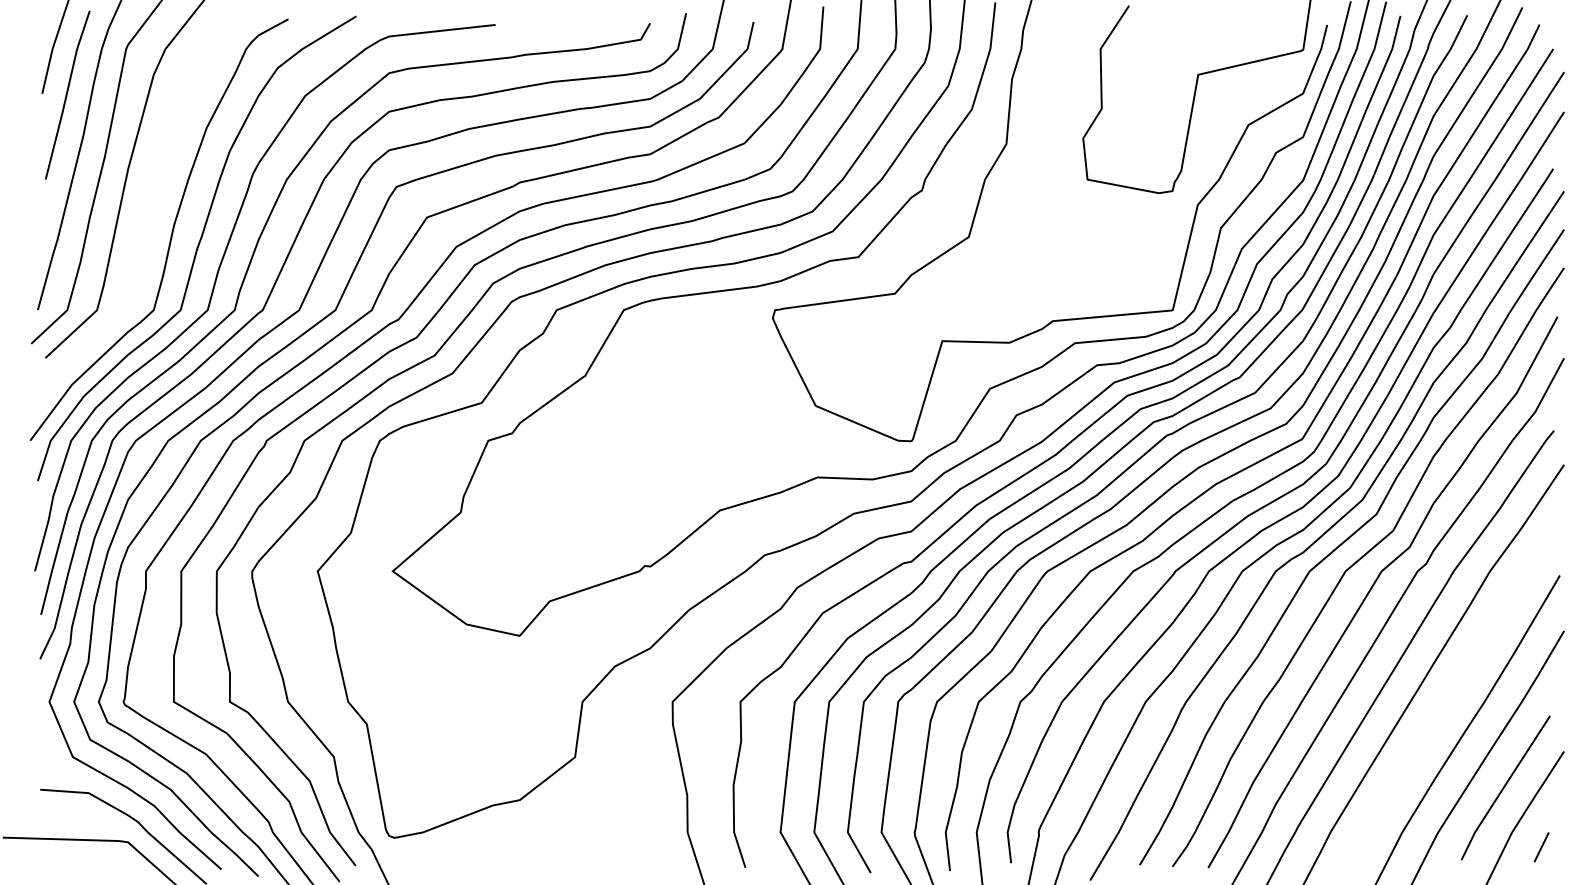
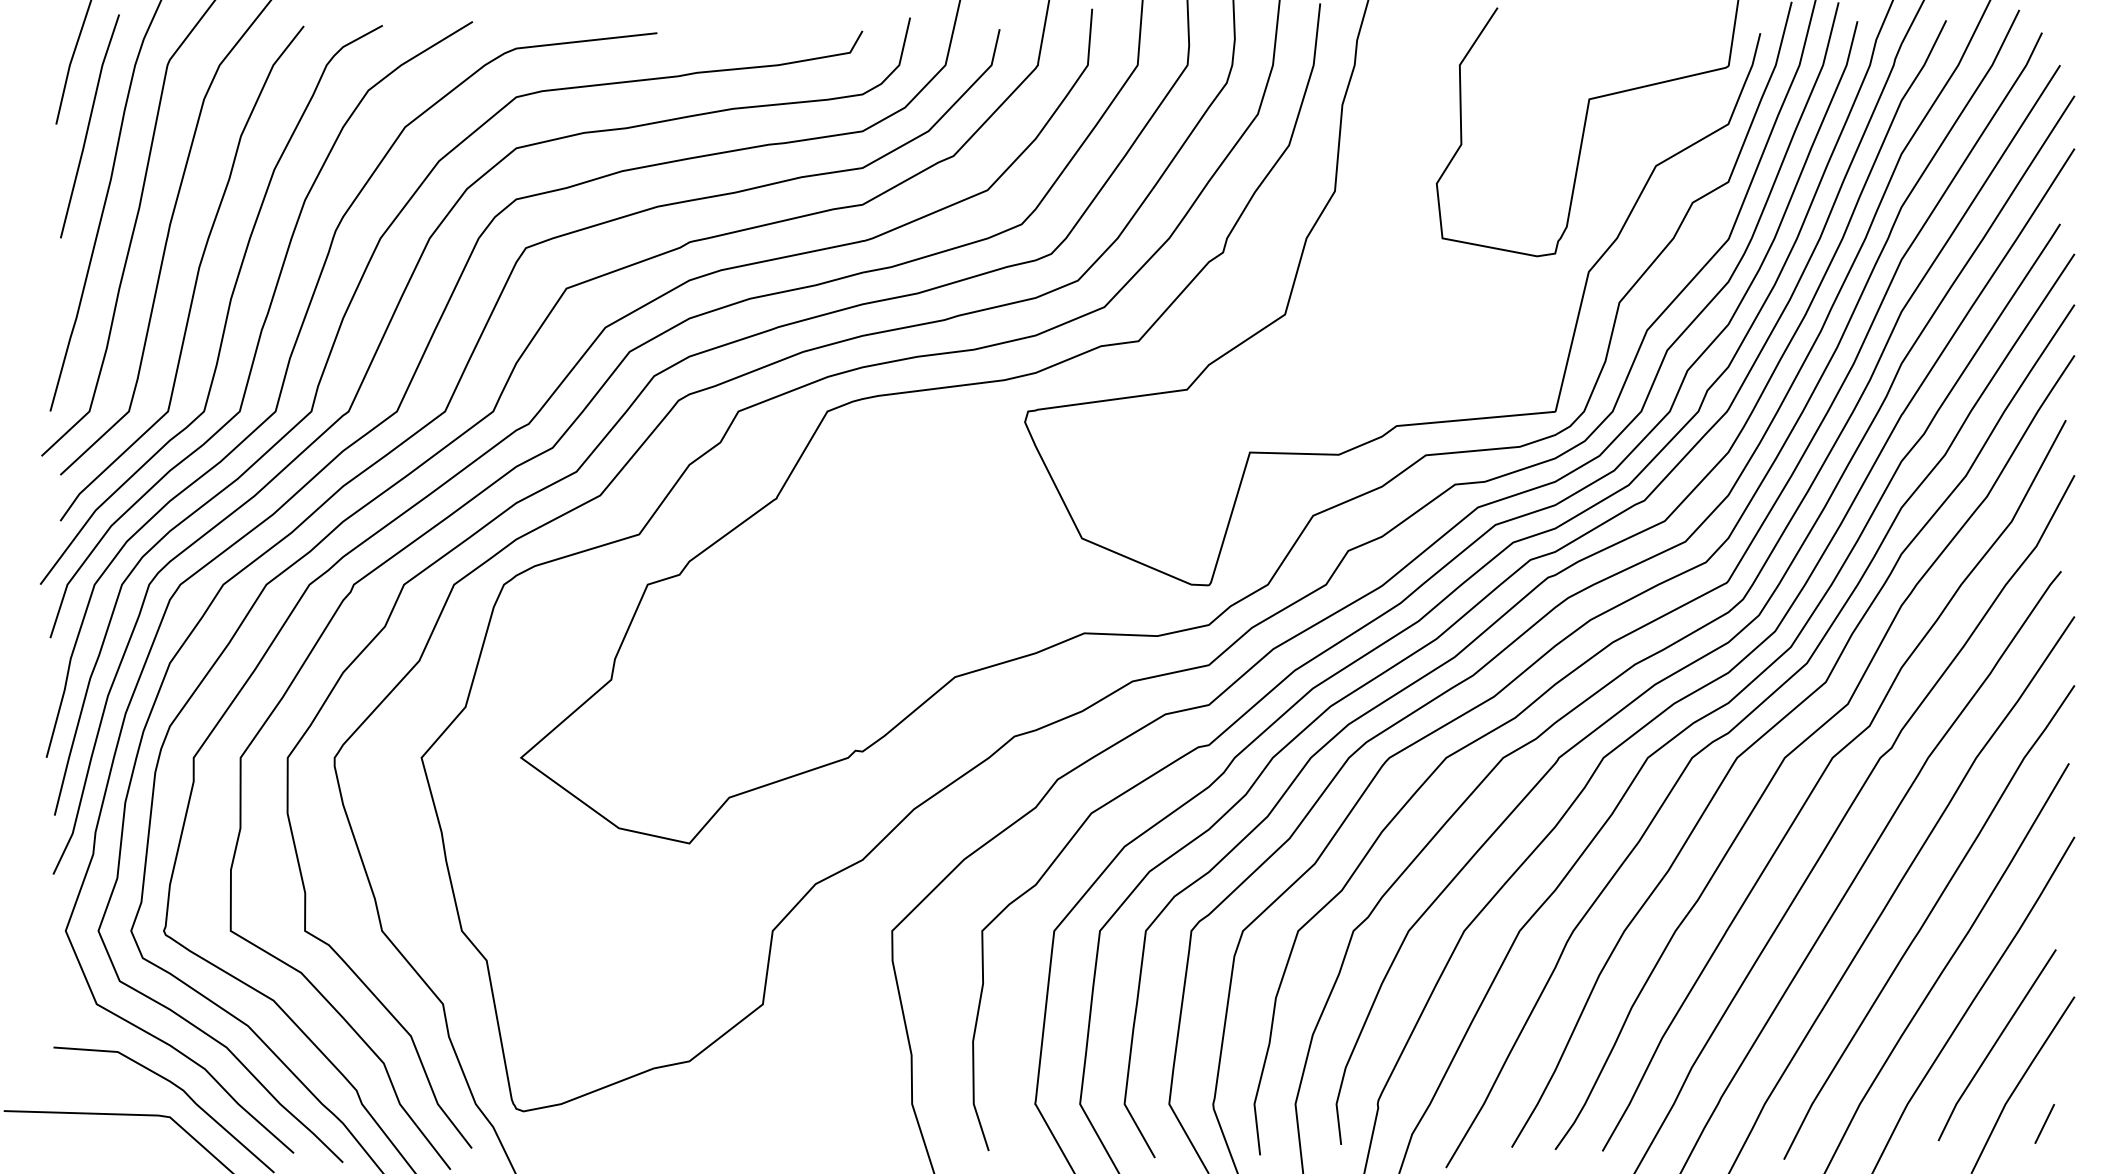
curve: (148, 206) -> (196, 274), added
curve: (1452, 694) -> (1926, 921), added

